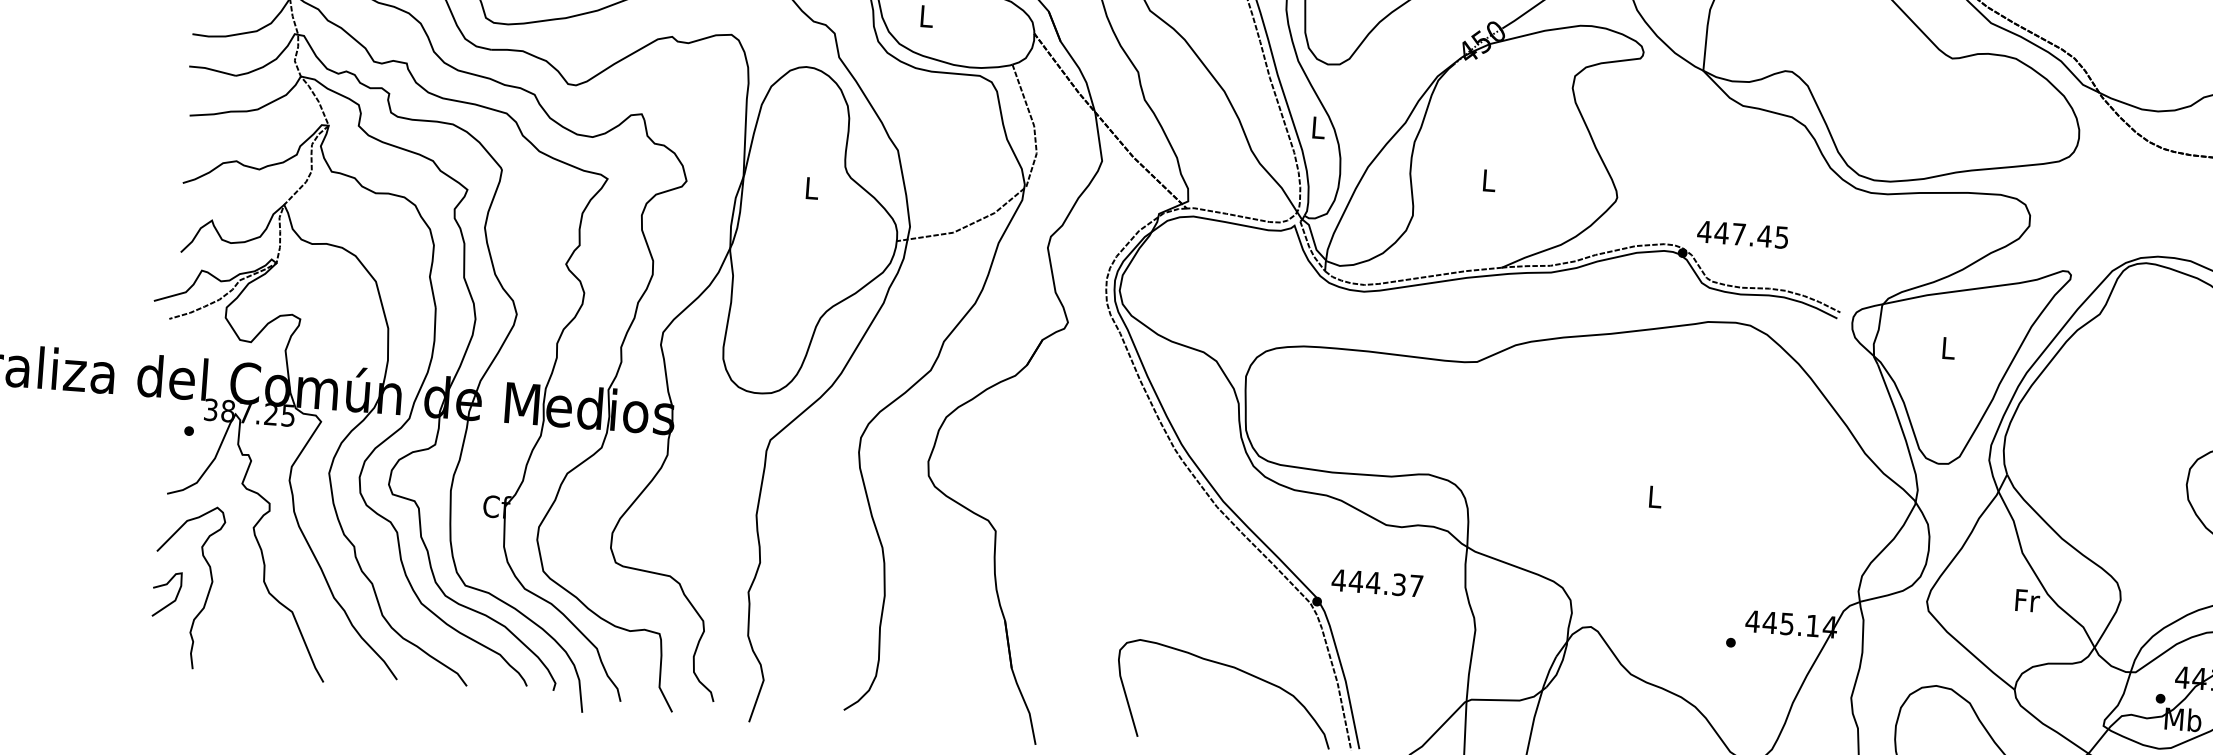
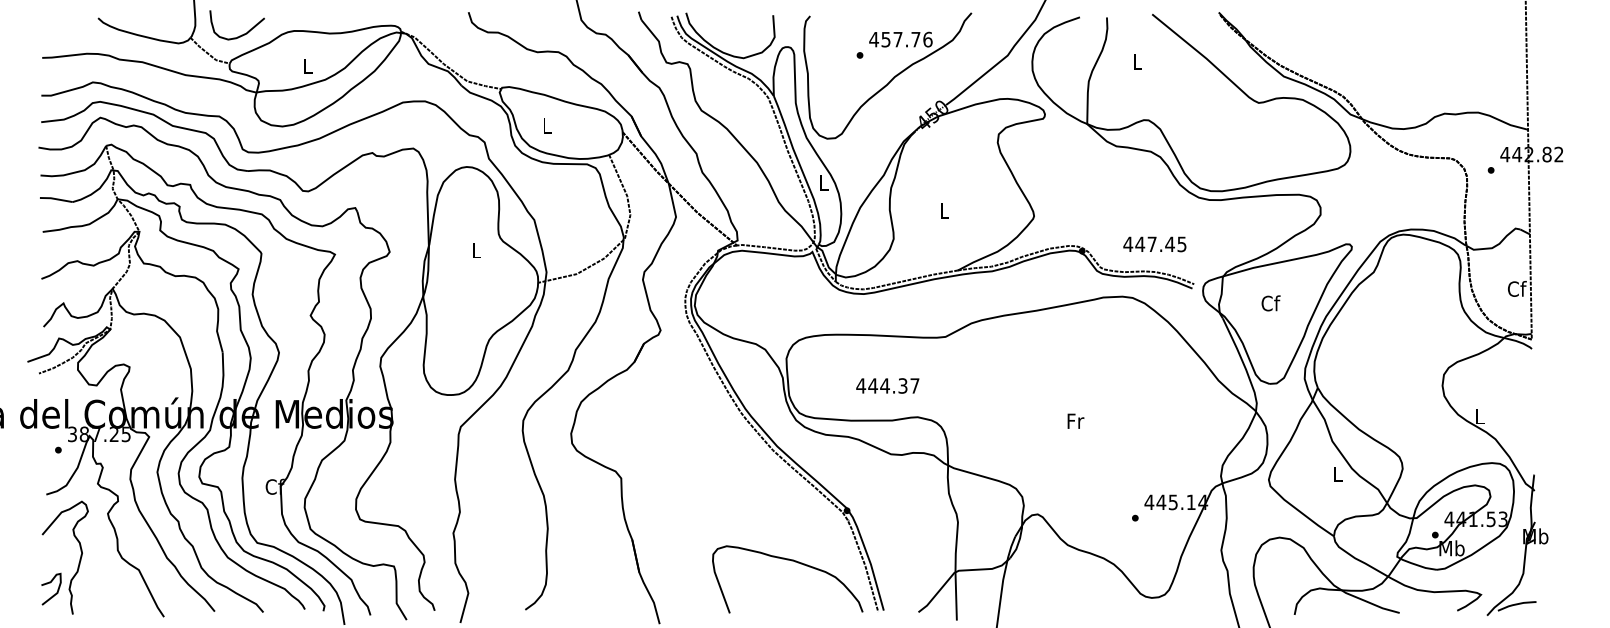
text: (1742, 234) -> (1154, 244), moved
text: (1948, 348) -> (1270, 303), L -> Cf
text: (1655, 495) -> (1075, 420), L -> Fr
text: (1376, 582) -> (887, 385), moved
curve: (166, 586) -> (50, 583), moved
text: (2027, 599) -> (1338, 473), Fr -> L

